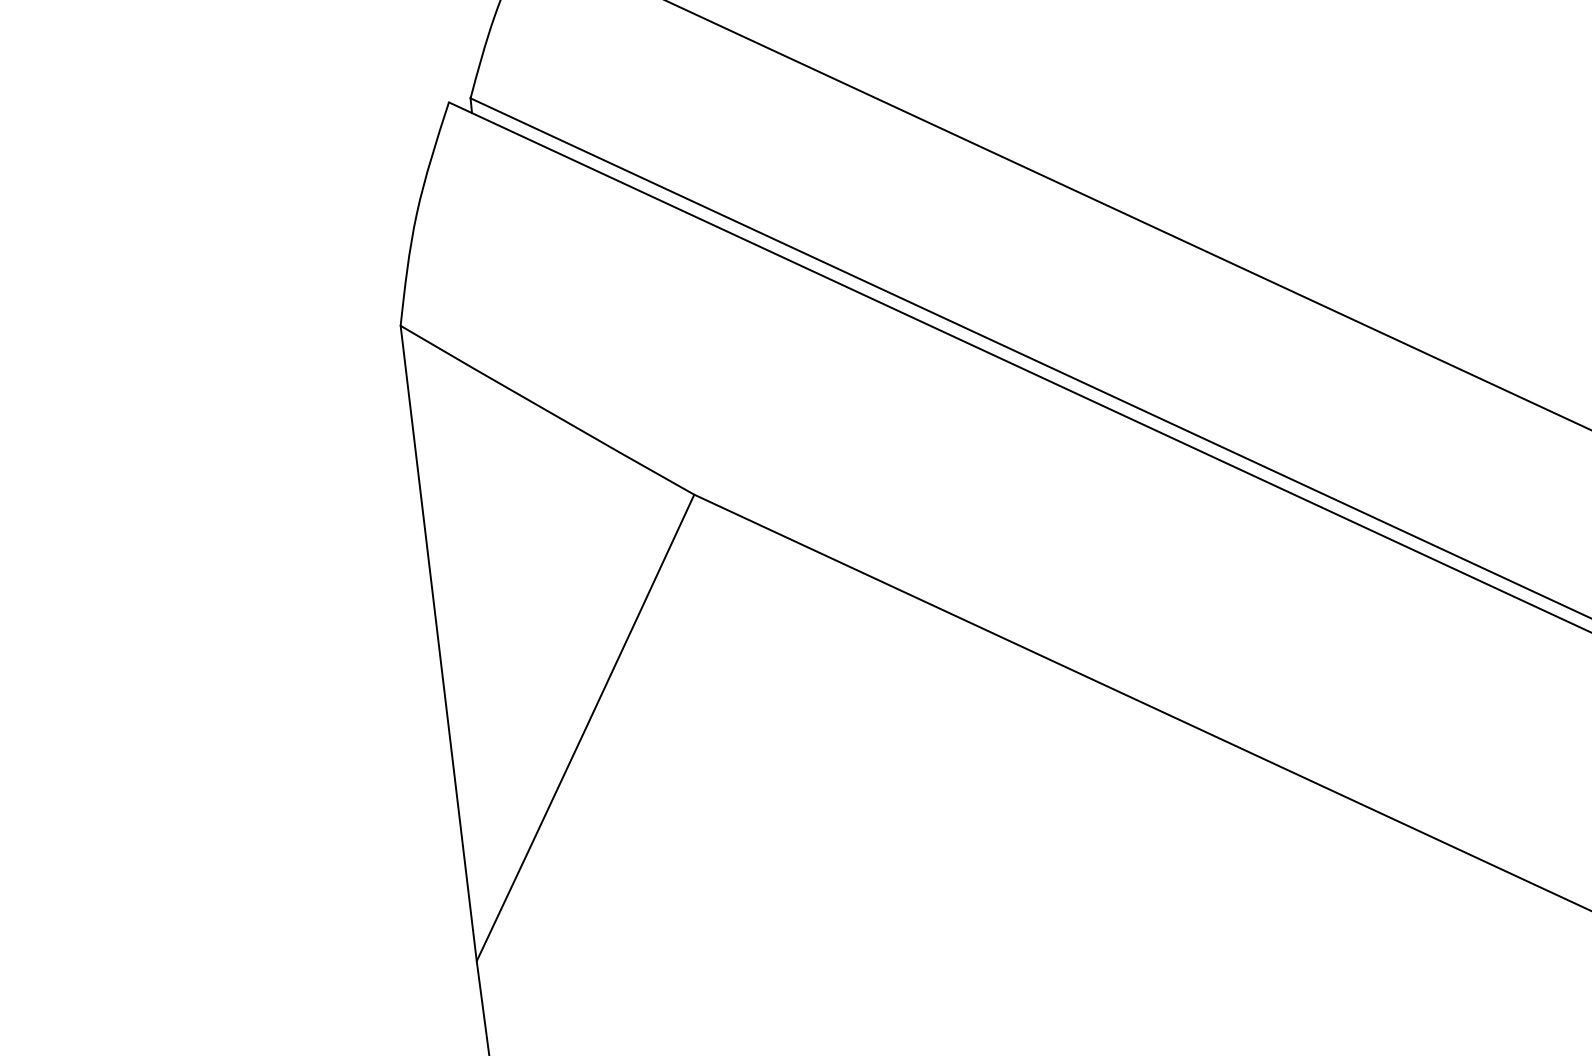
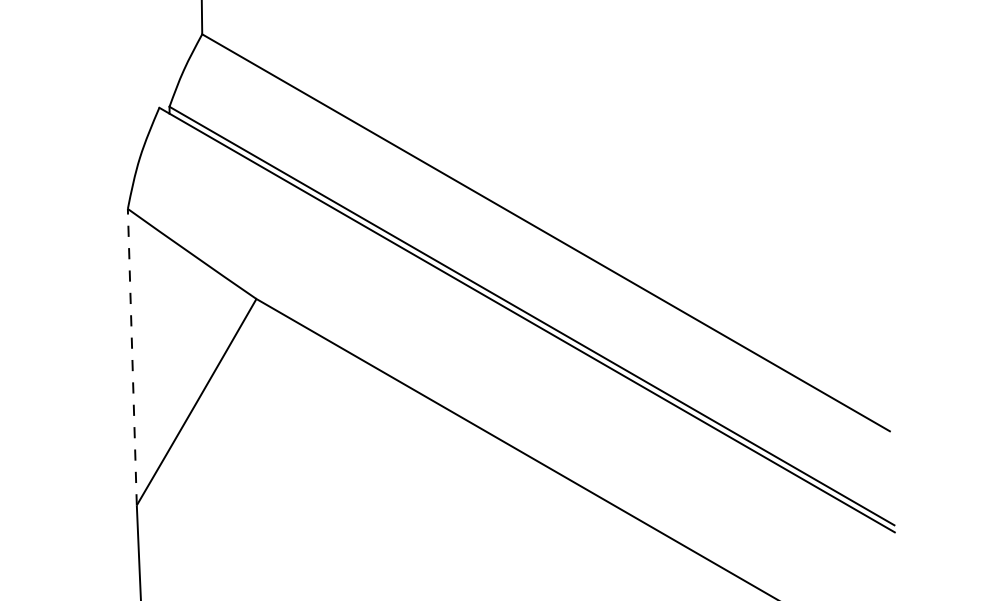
line: (438, 642) -> (132, 356), solid -> dashed

